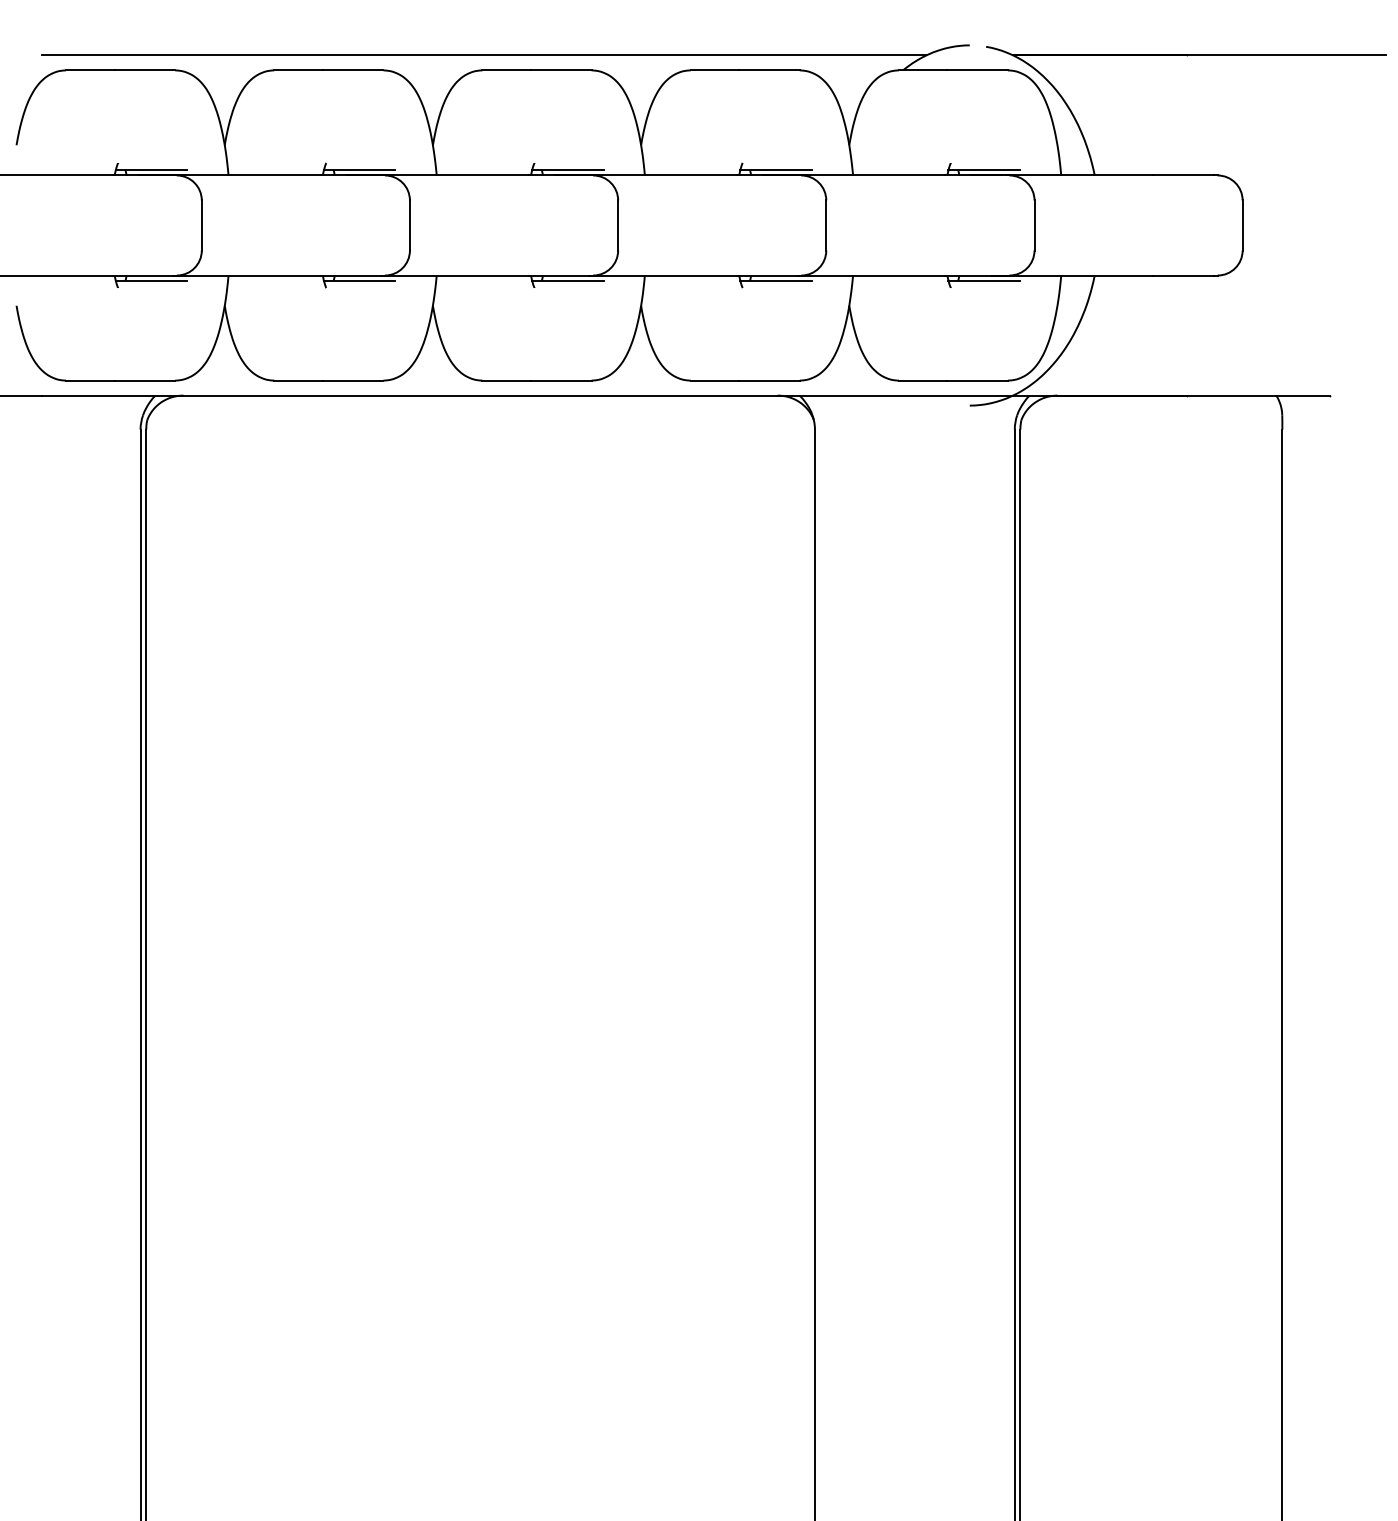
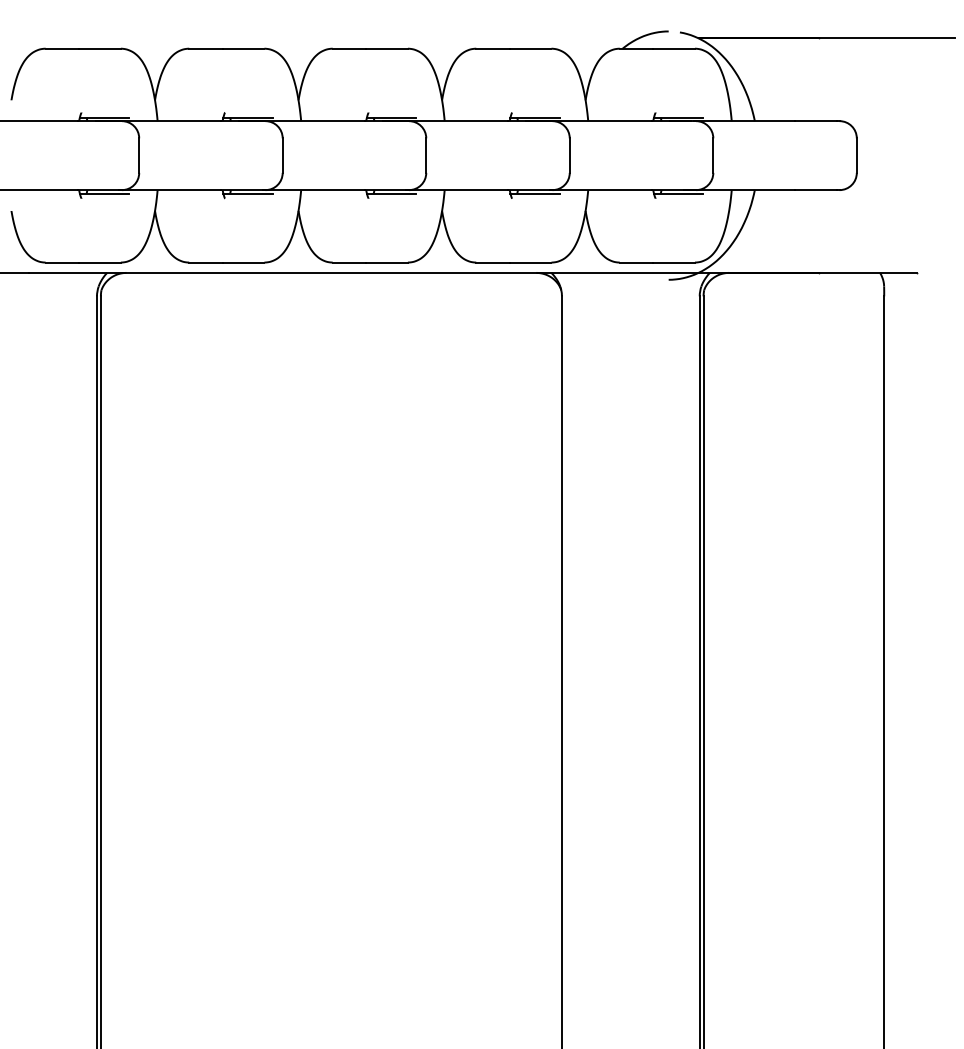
line: (483, 55) -> (333, 38), removed

